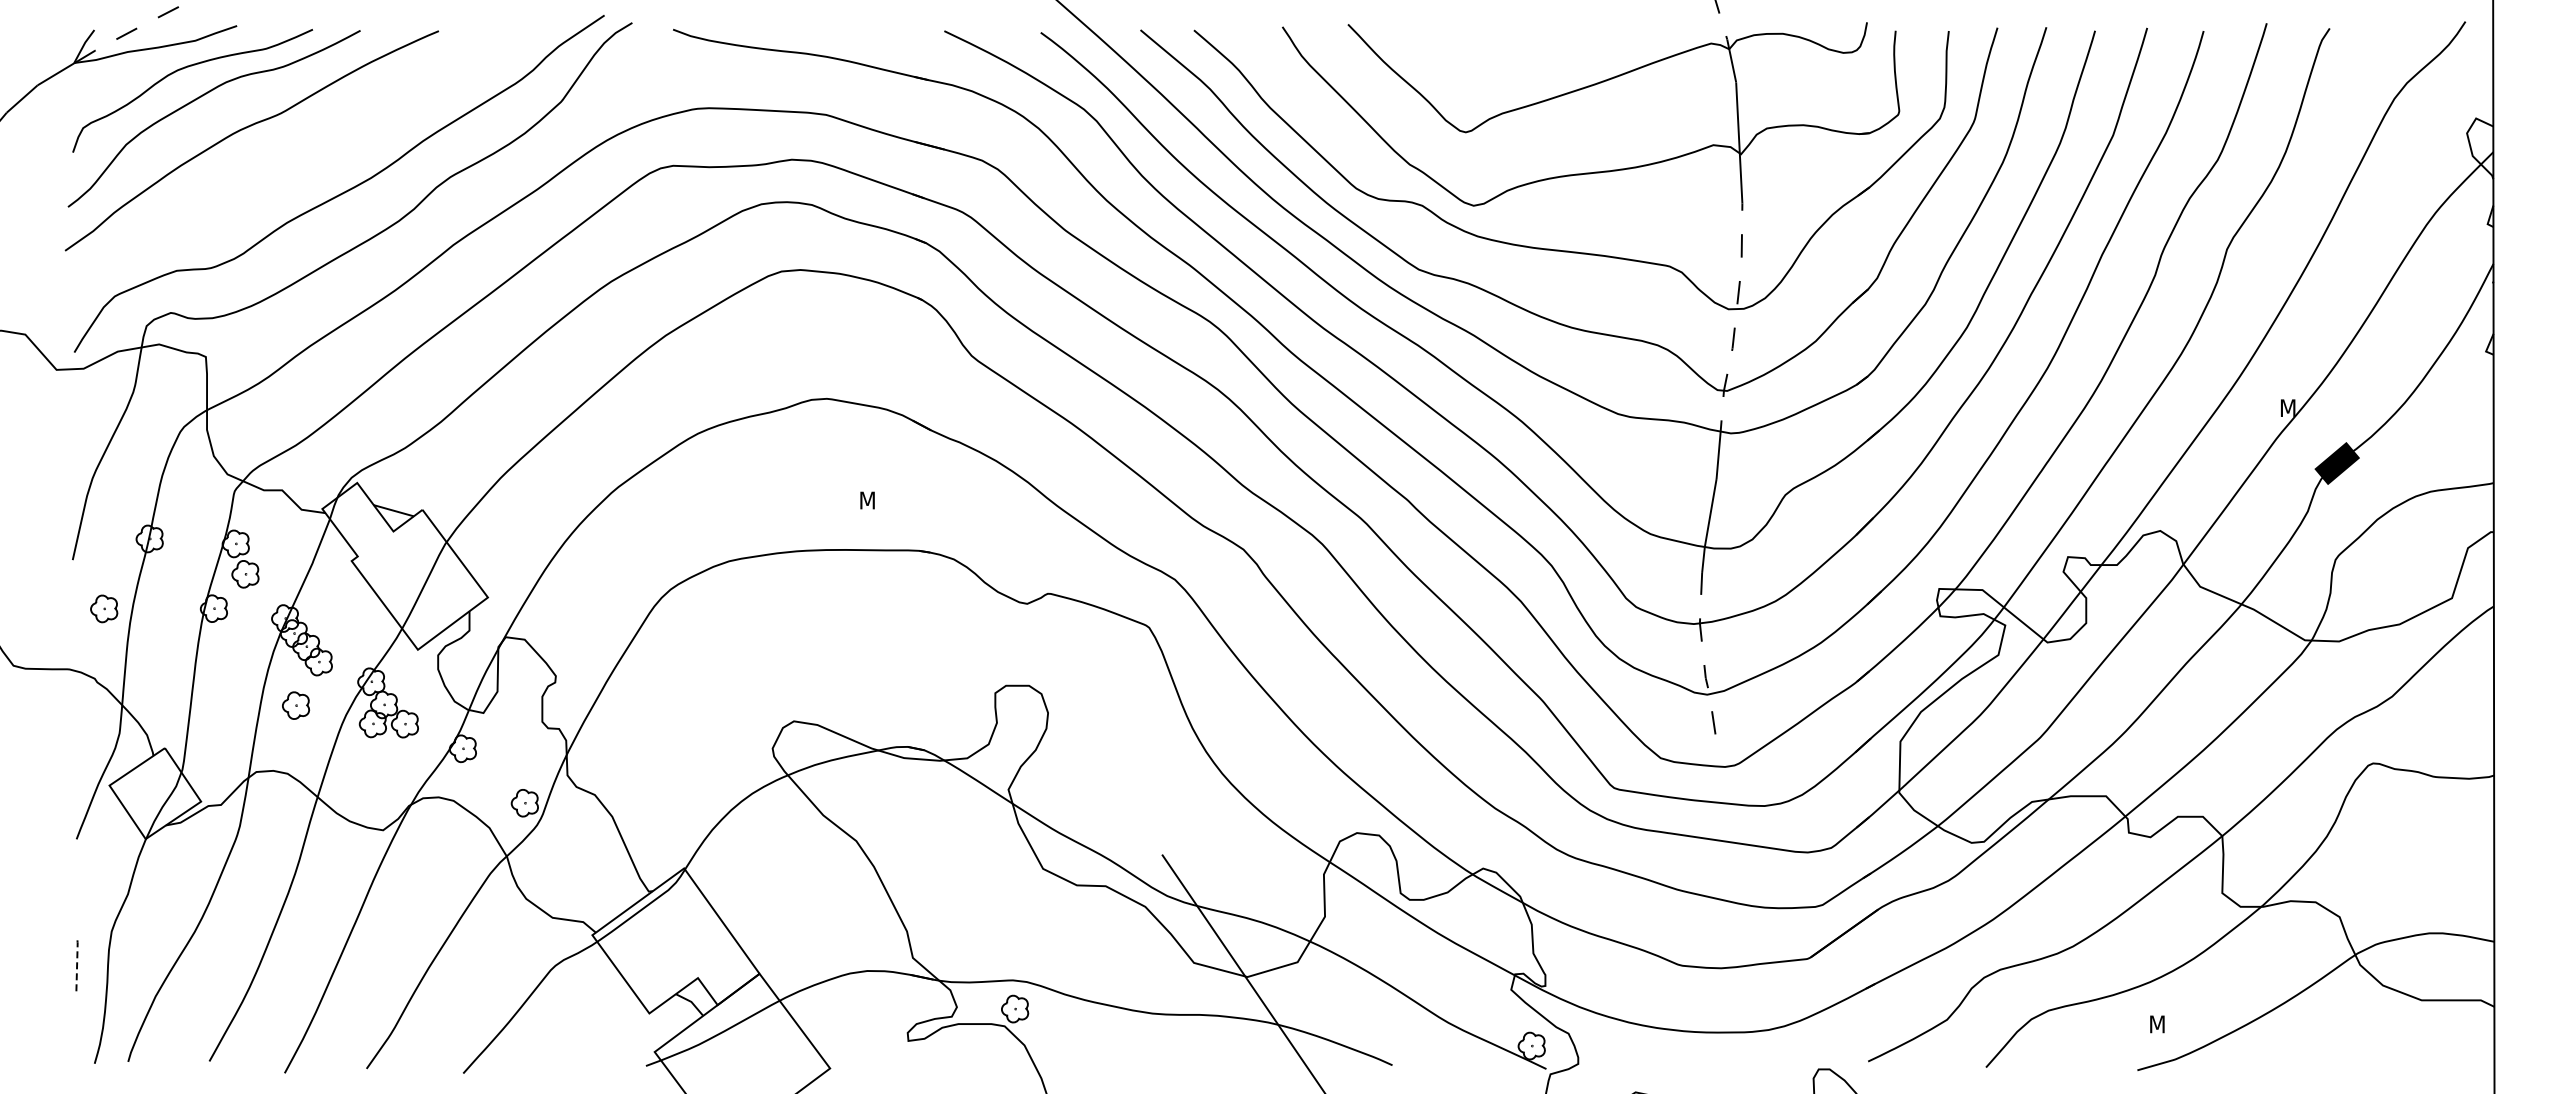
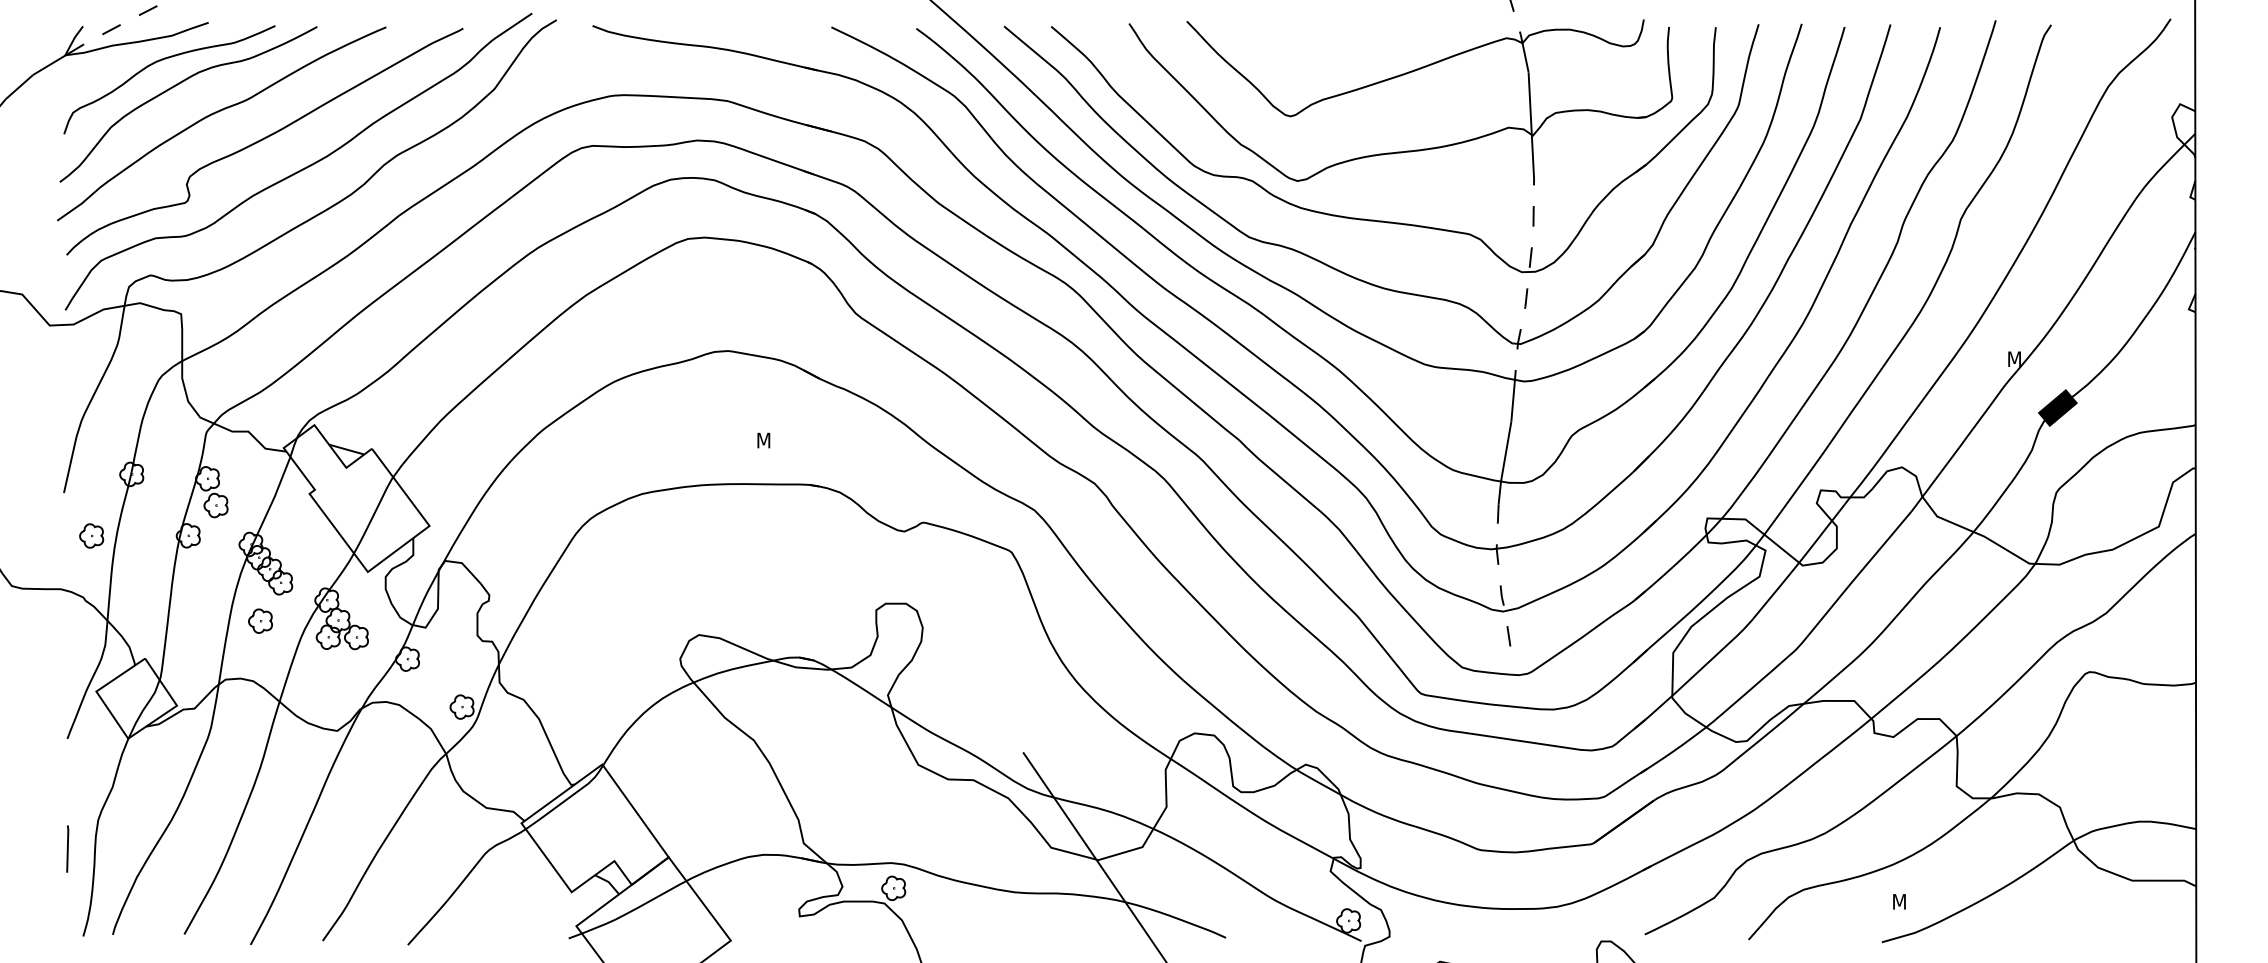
curve: (298, 159) -> (262, 140), added
line: (77, 962) -> (68, 847), dashed -> solid

